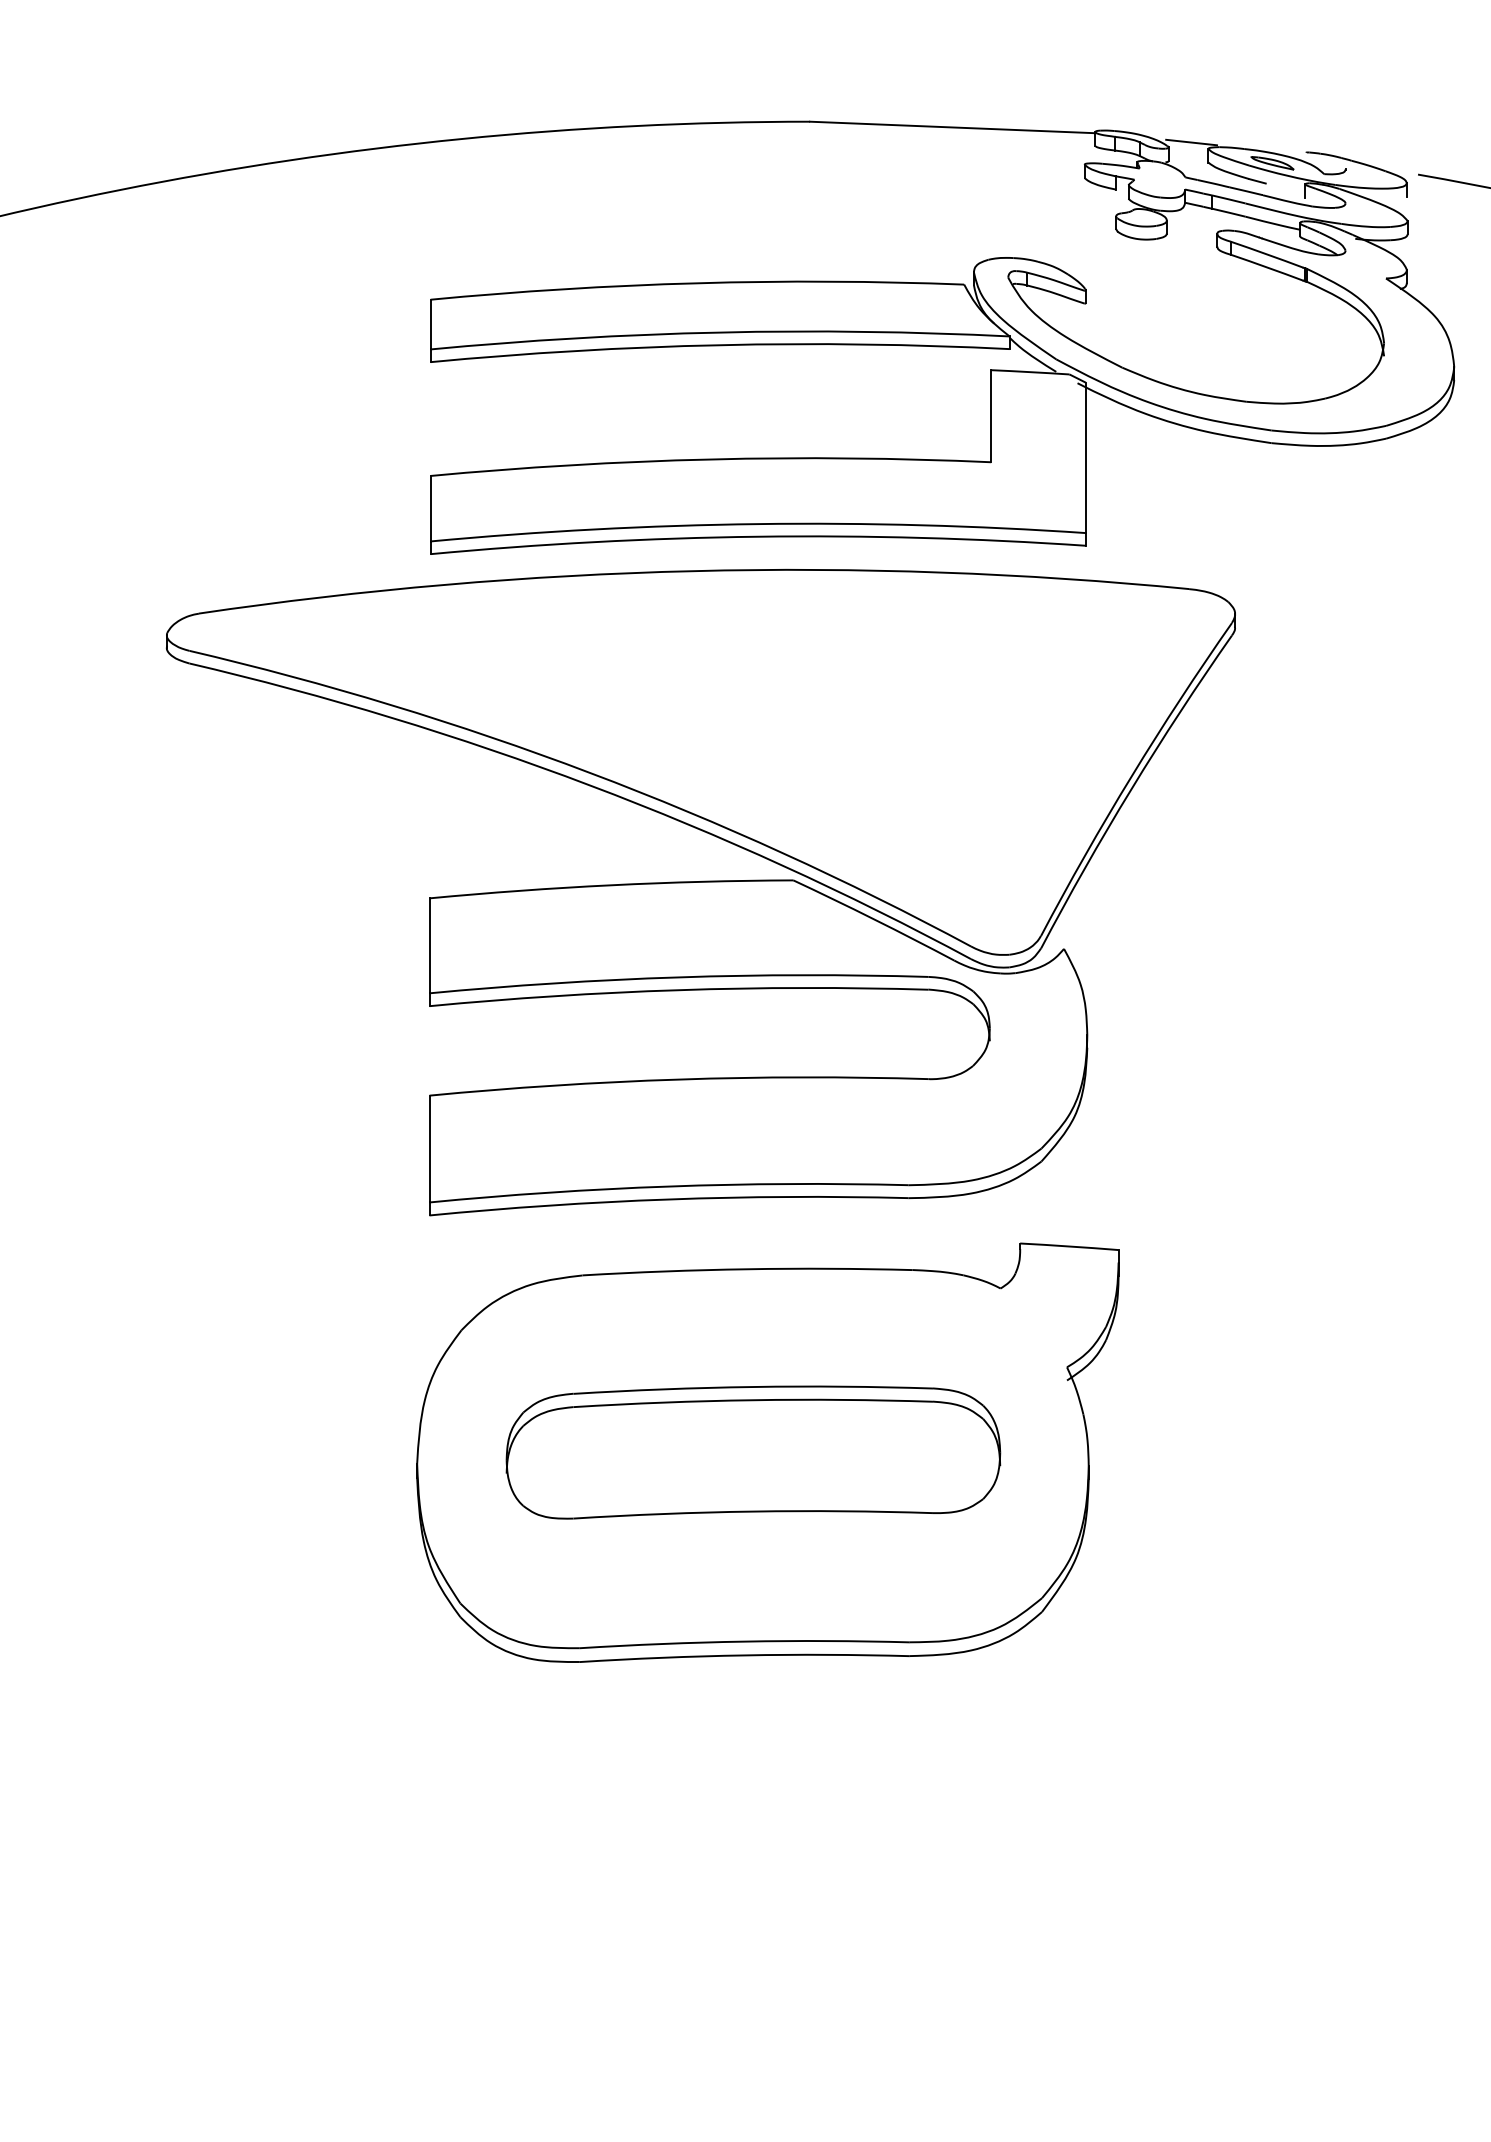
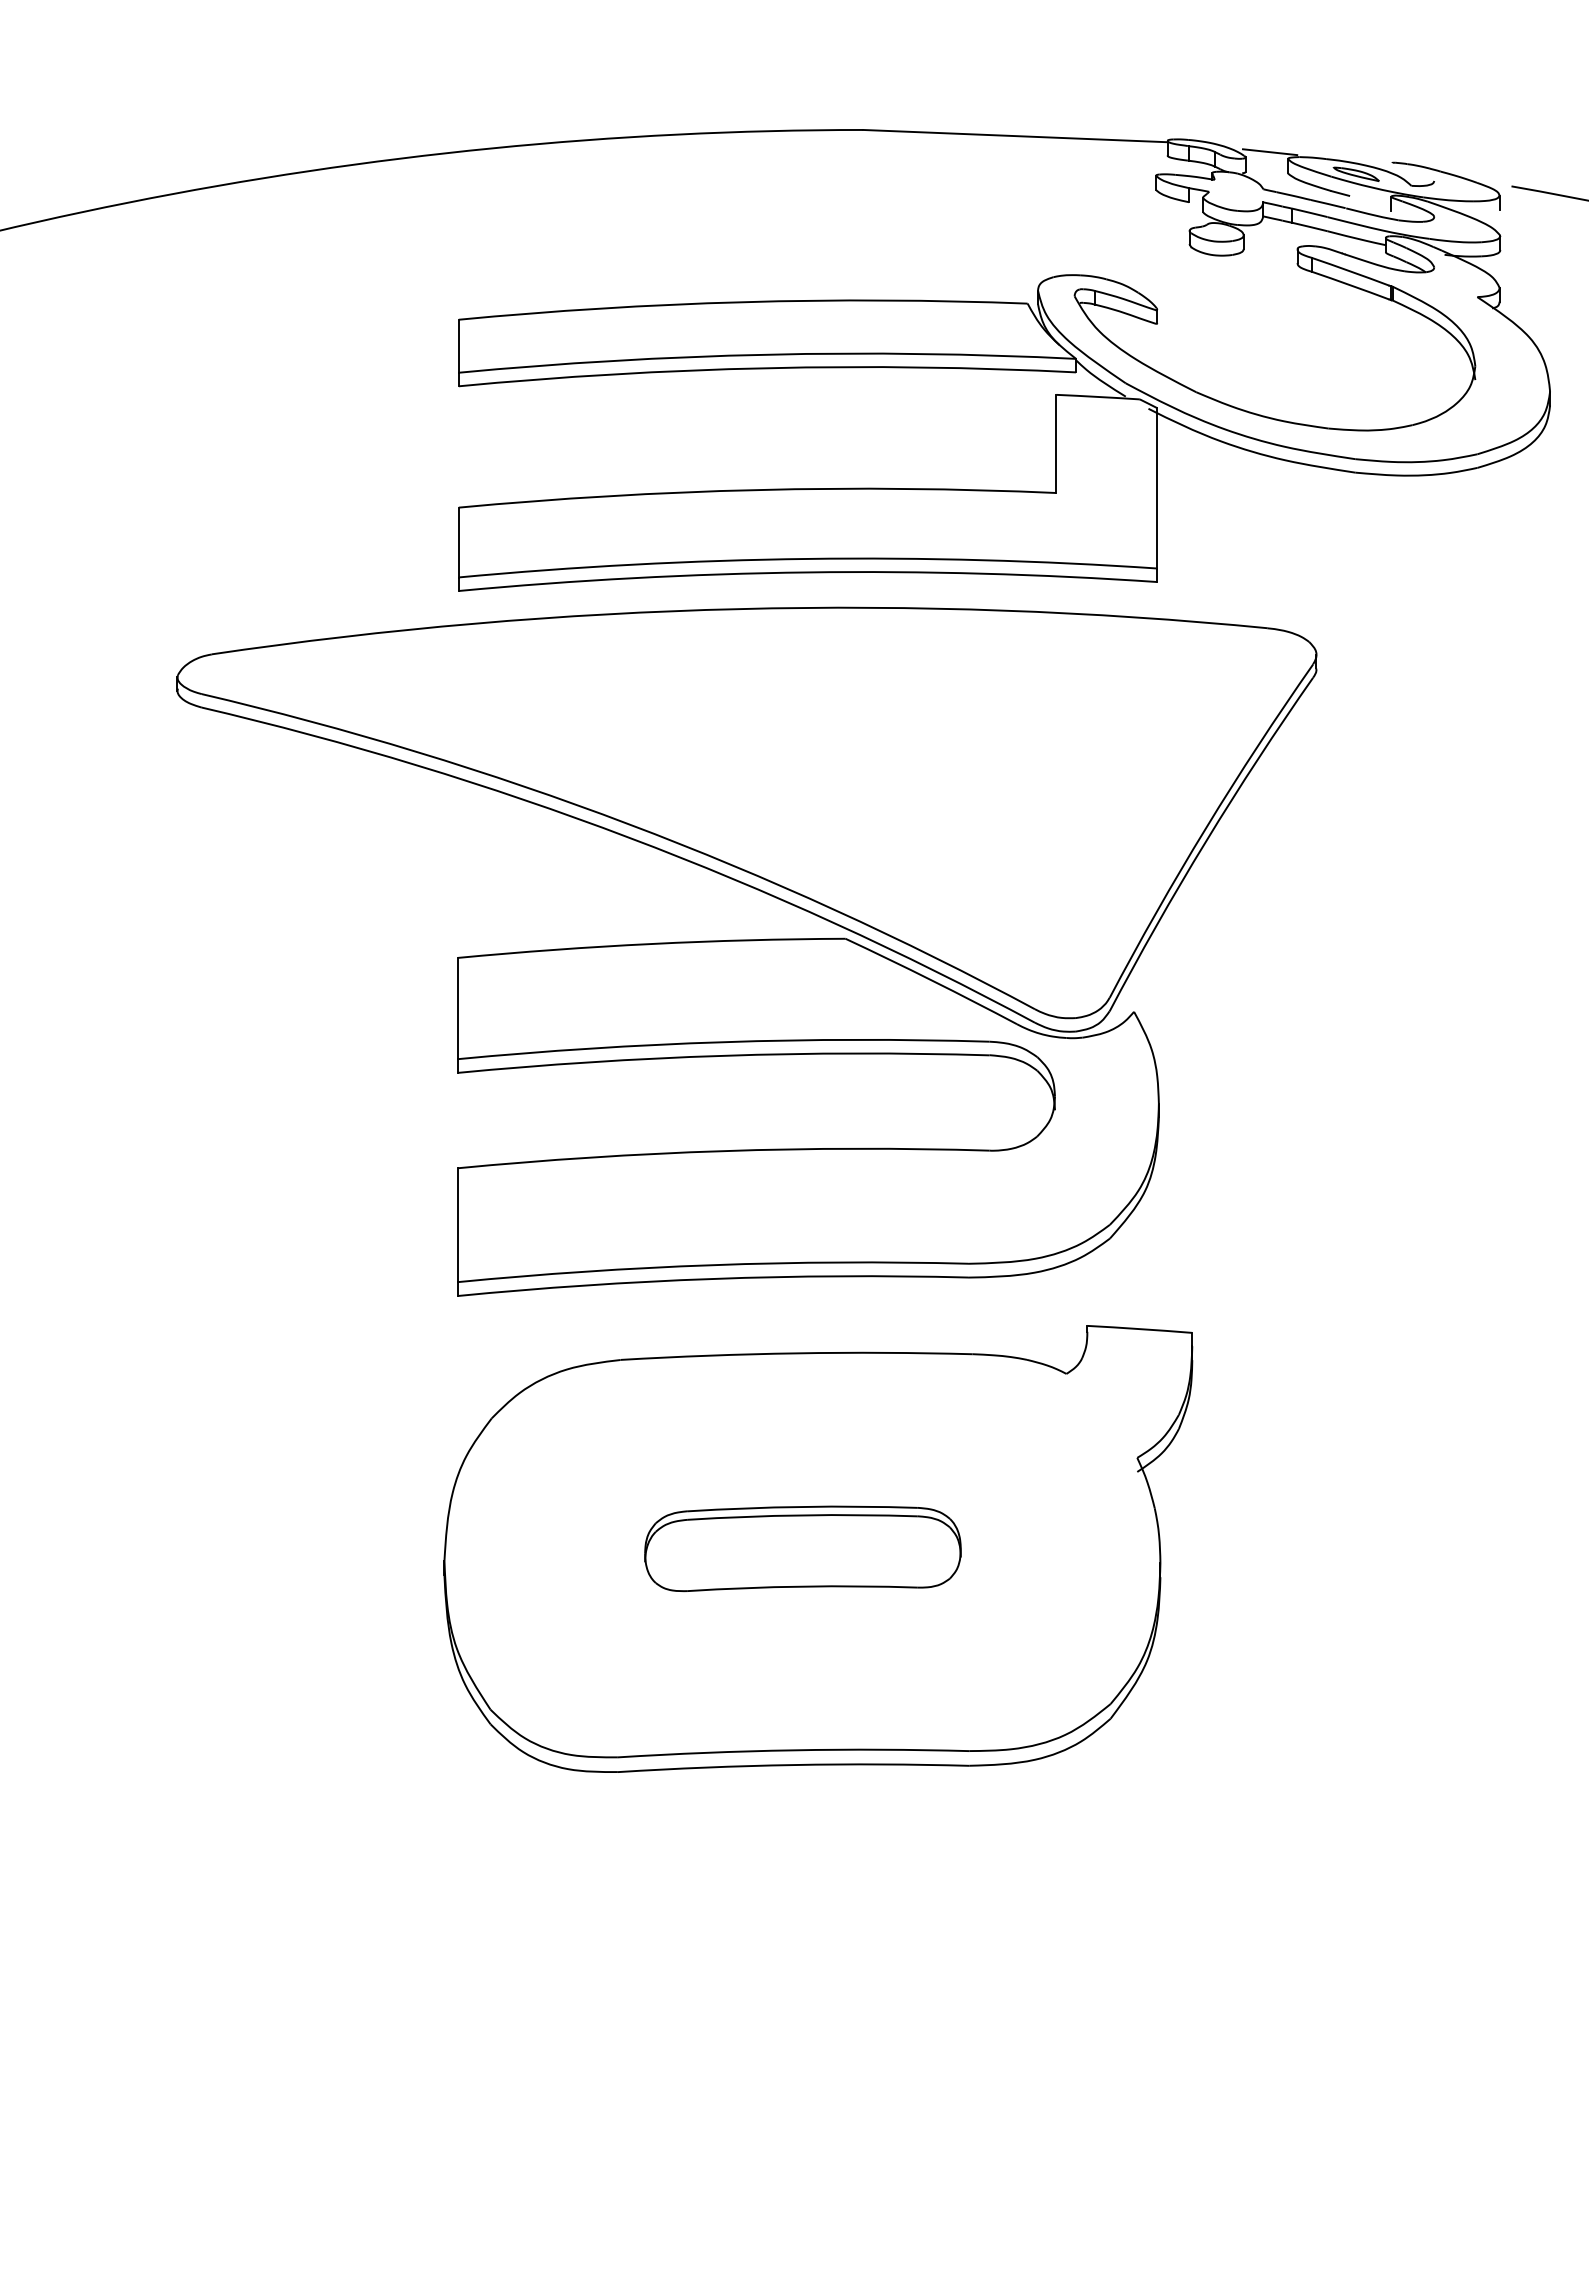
part: (753, 1452) -> (802, 1548), size x0.6

